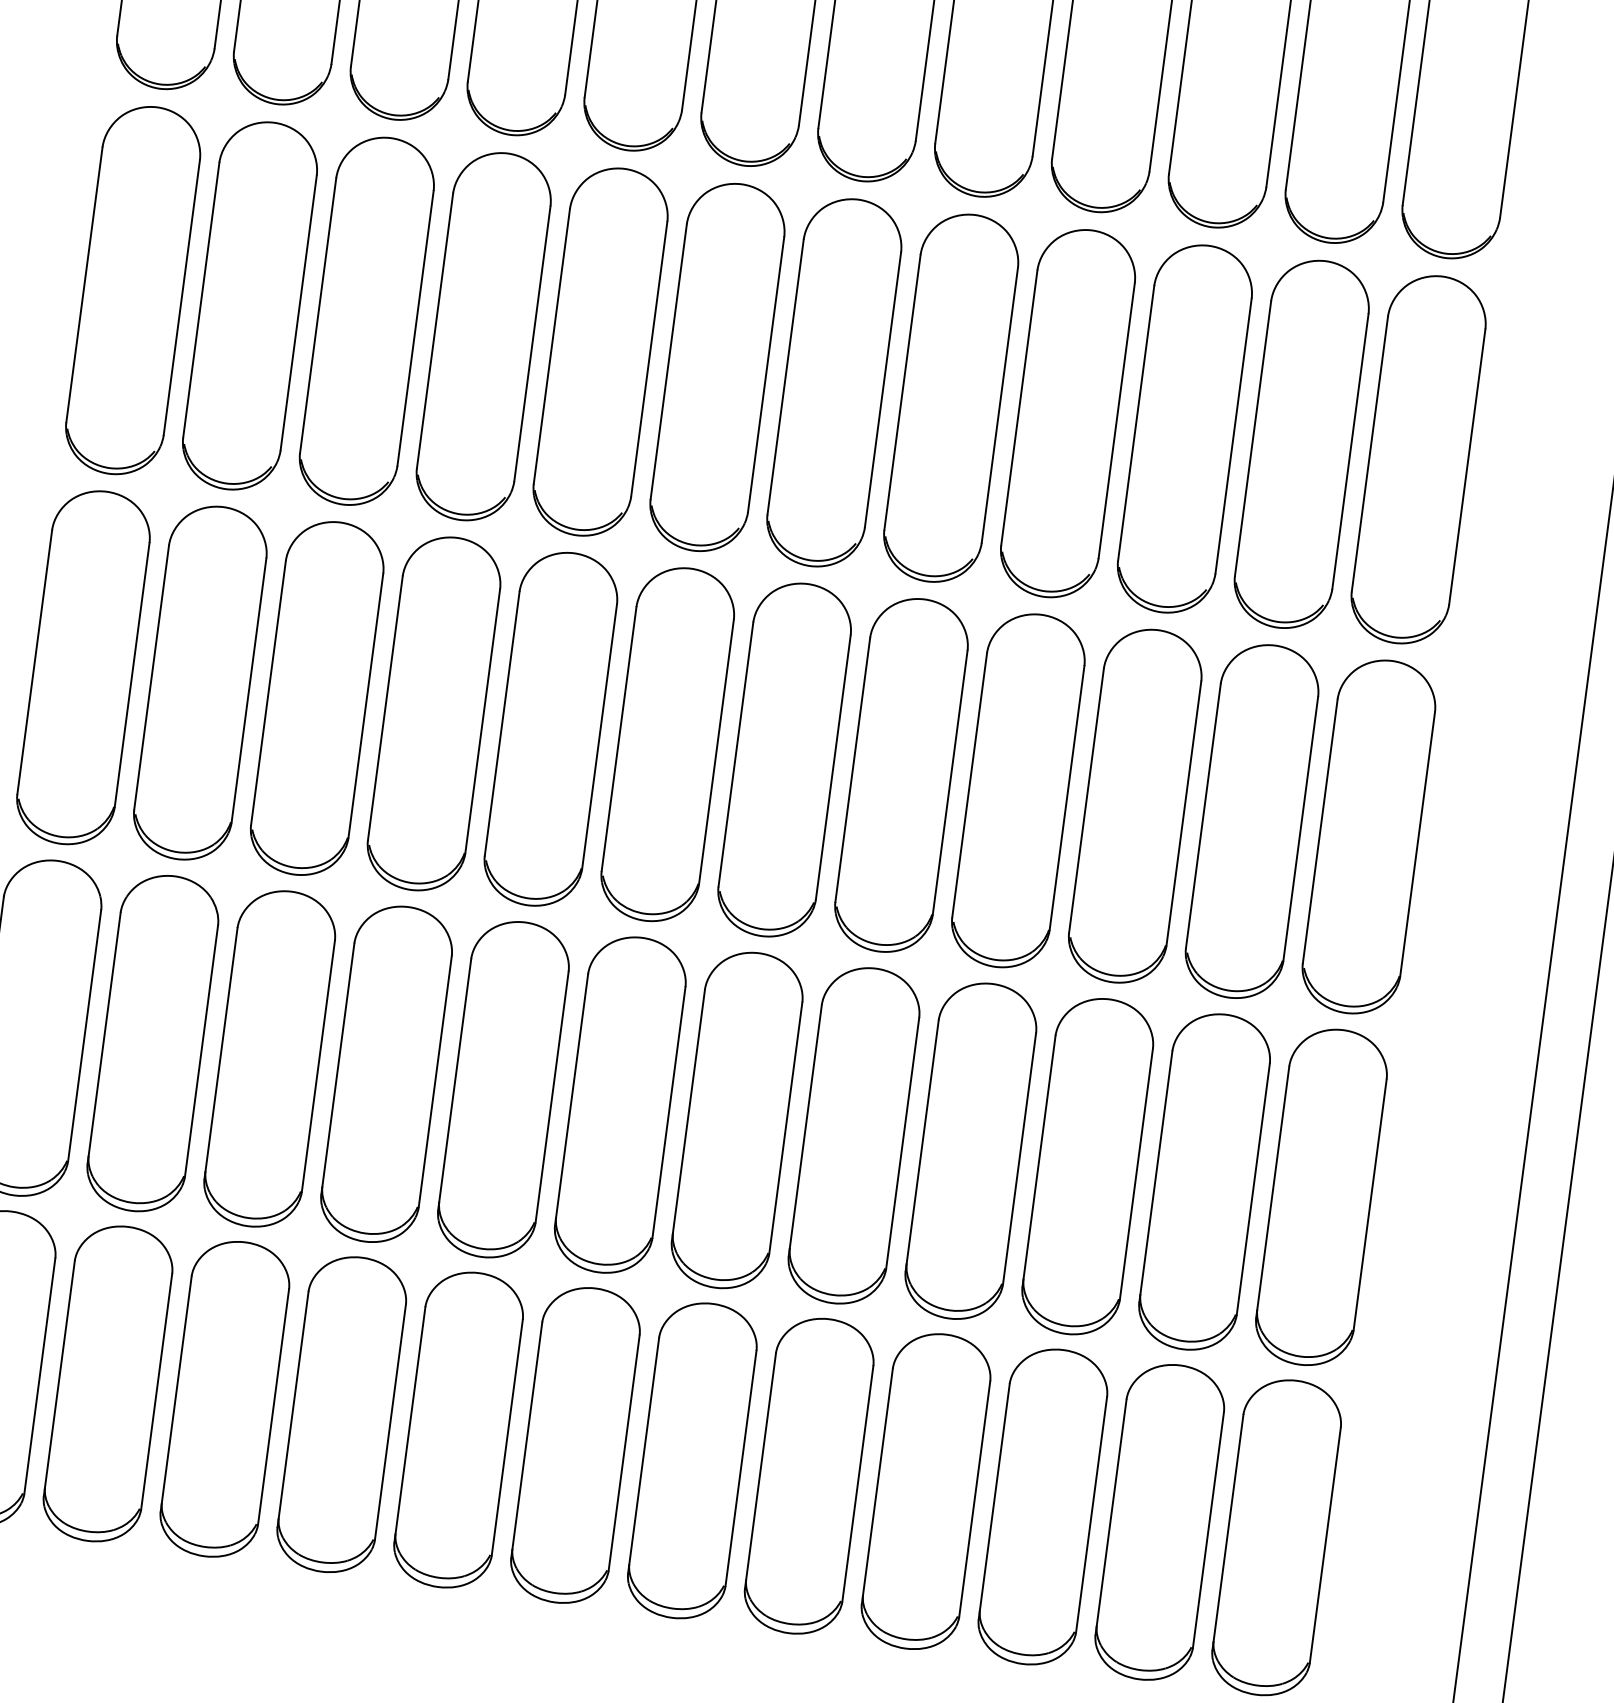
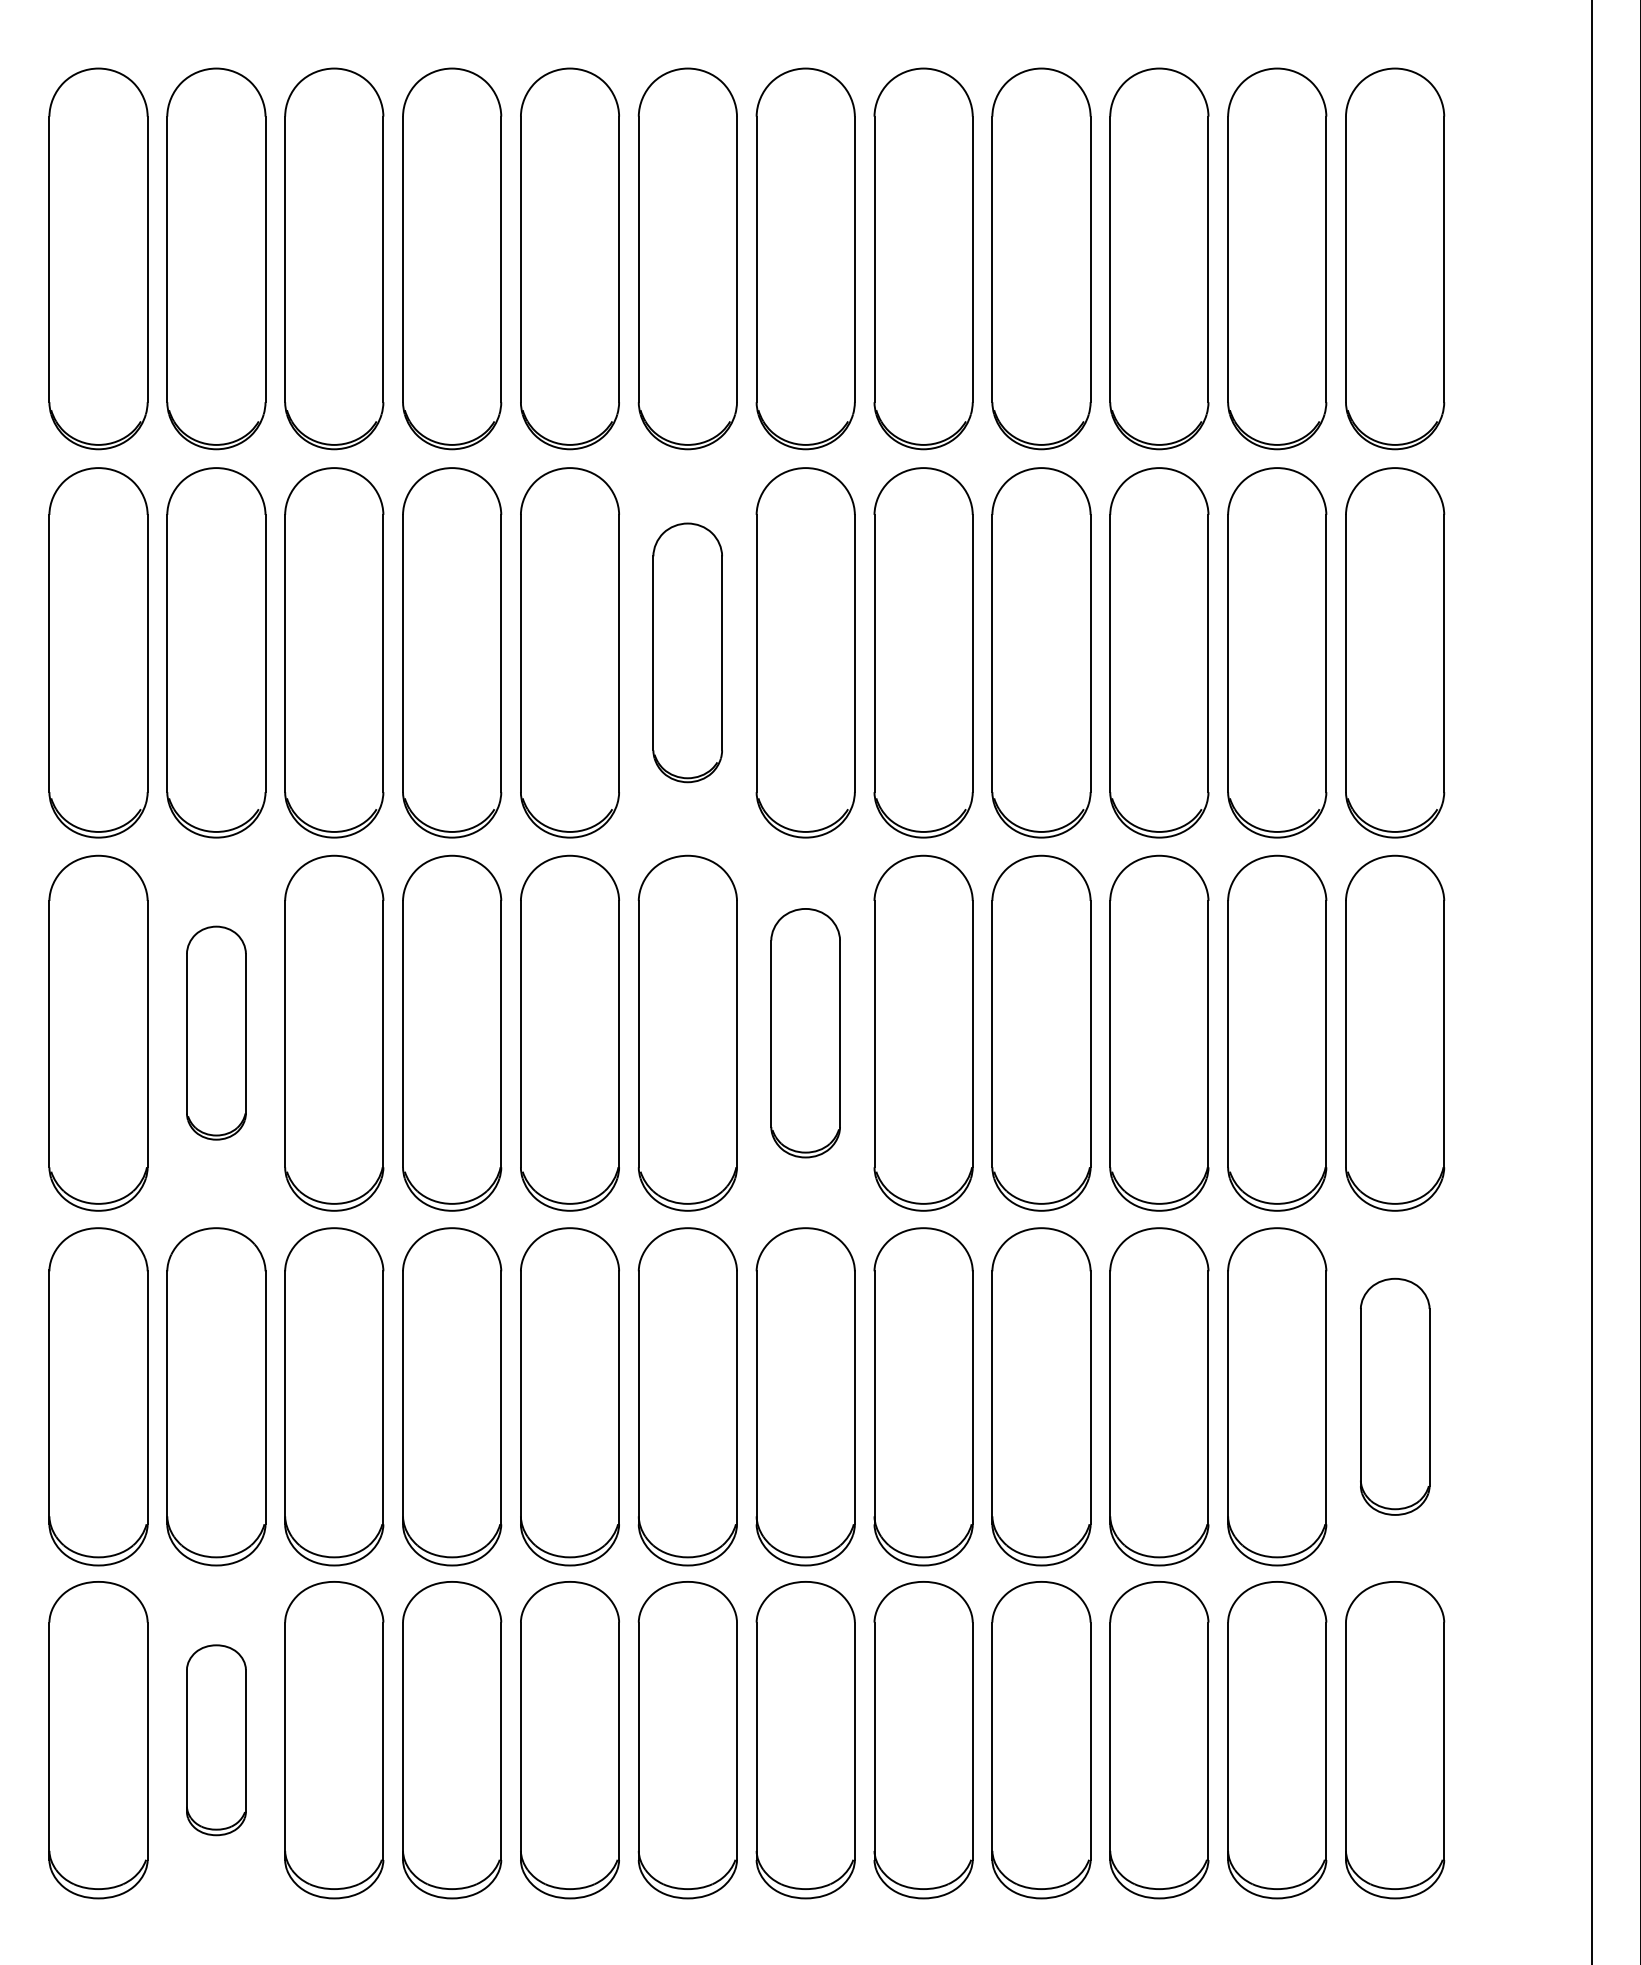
part: (717, 367) -> (687, 652), size x0.7
part: (200, 682) -> (216, 1032), size x0.6
part: (784, 759) -> (805, 1032), size x0.7
part: (1322, 1197) -> (1395, 1396), size x0.7
part: (108, 1384) -> (216, 1740), size x0.6

